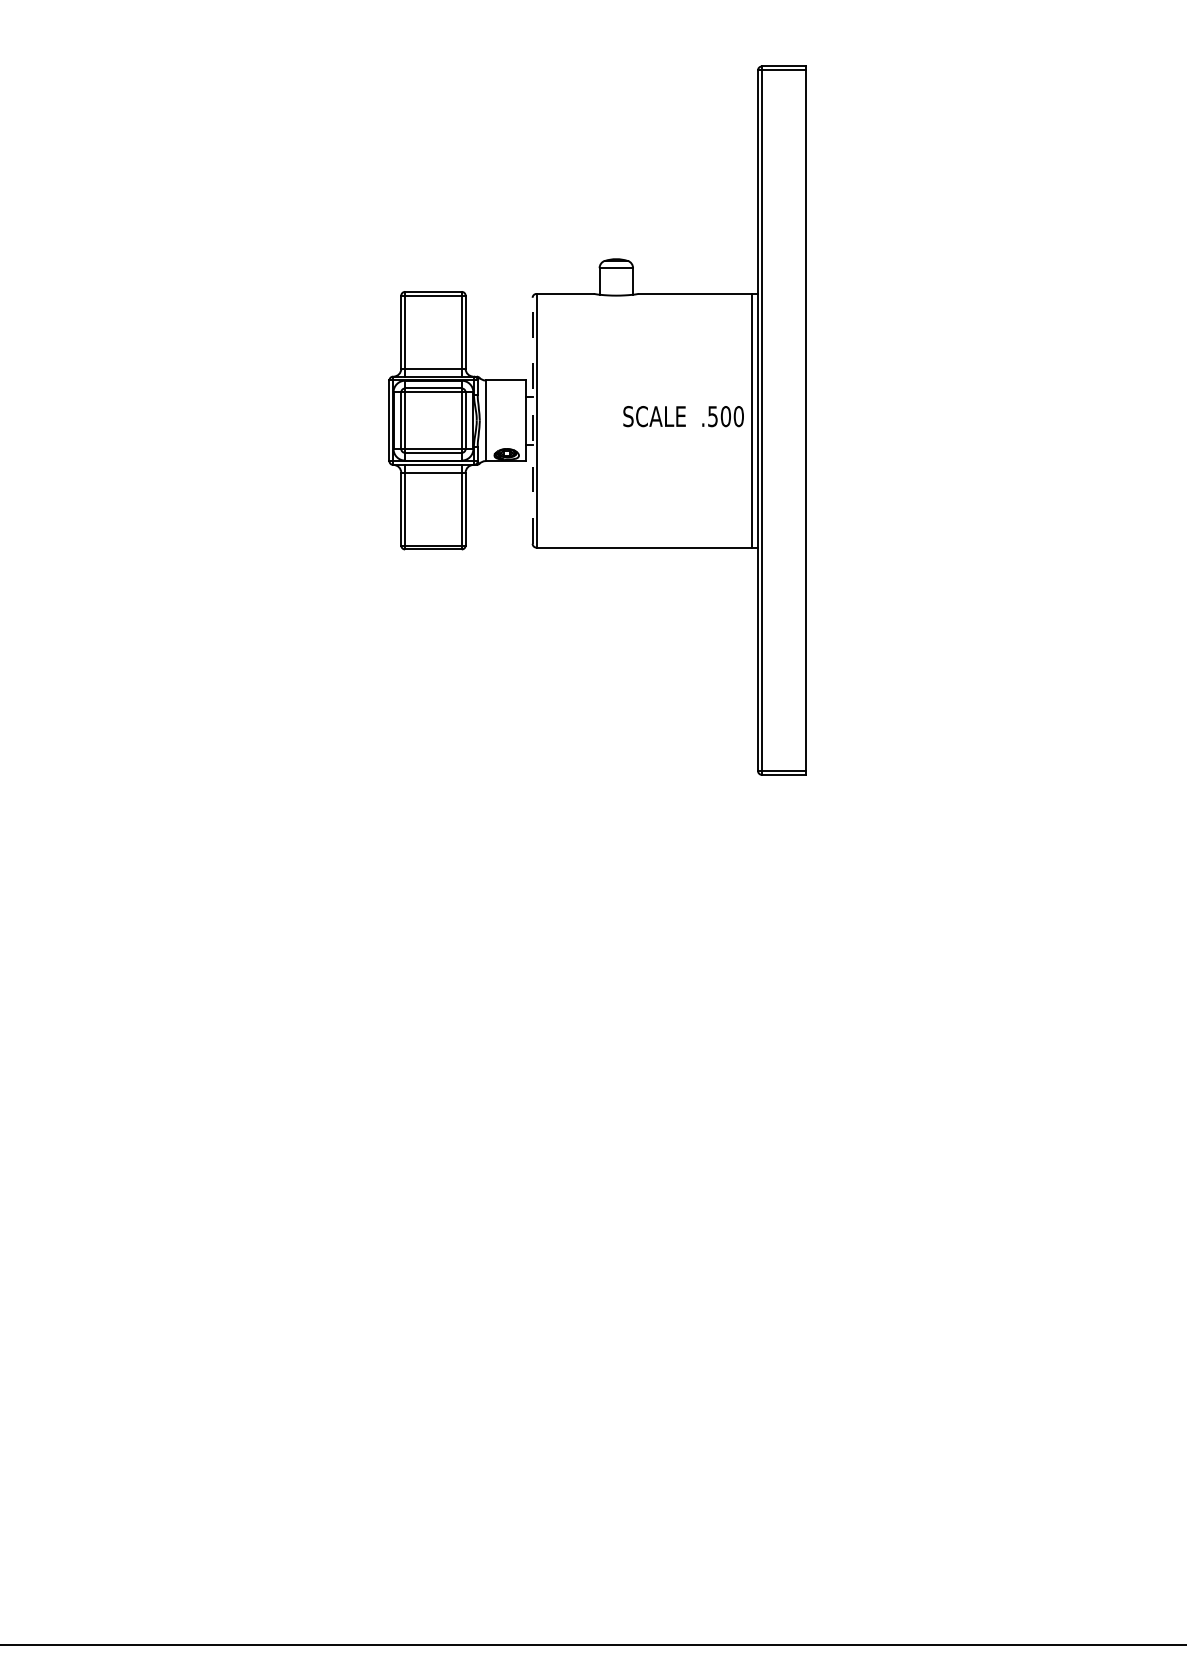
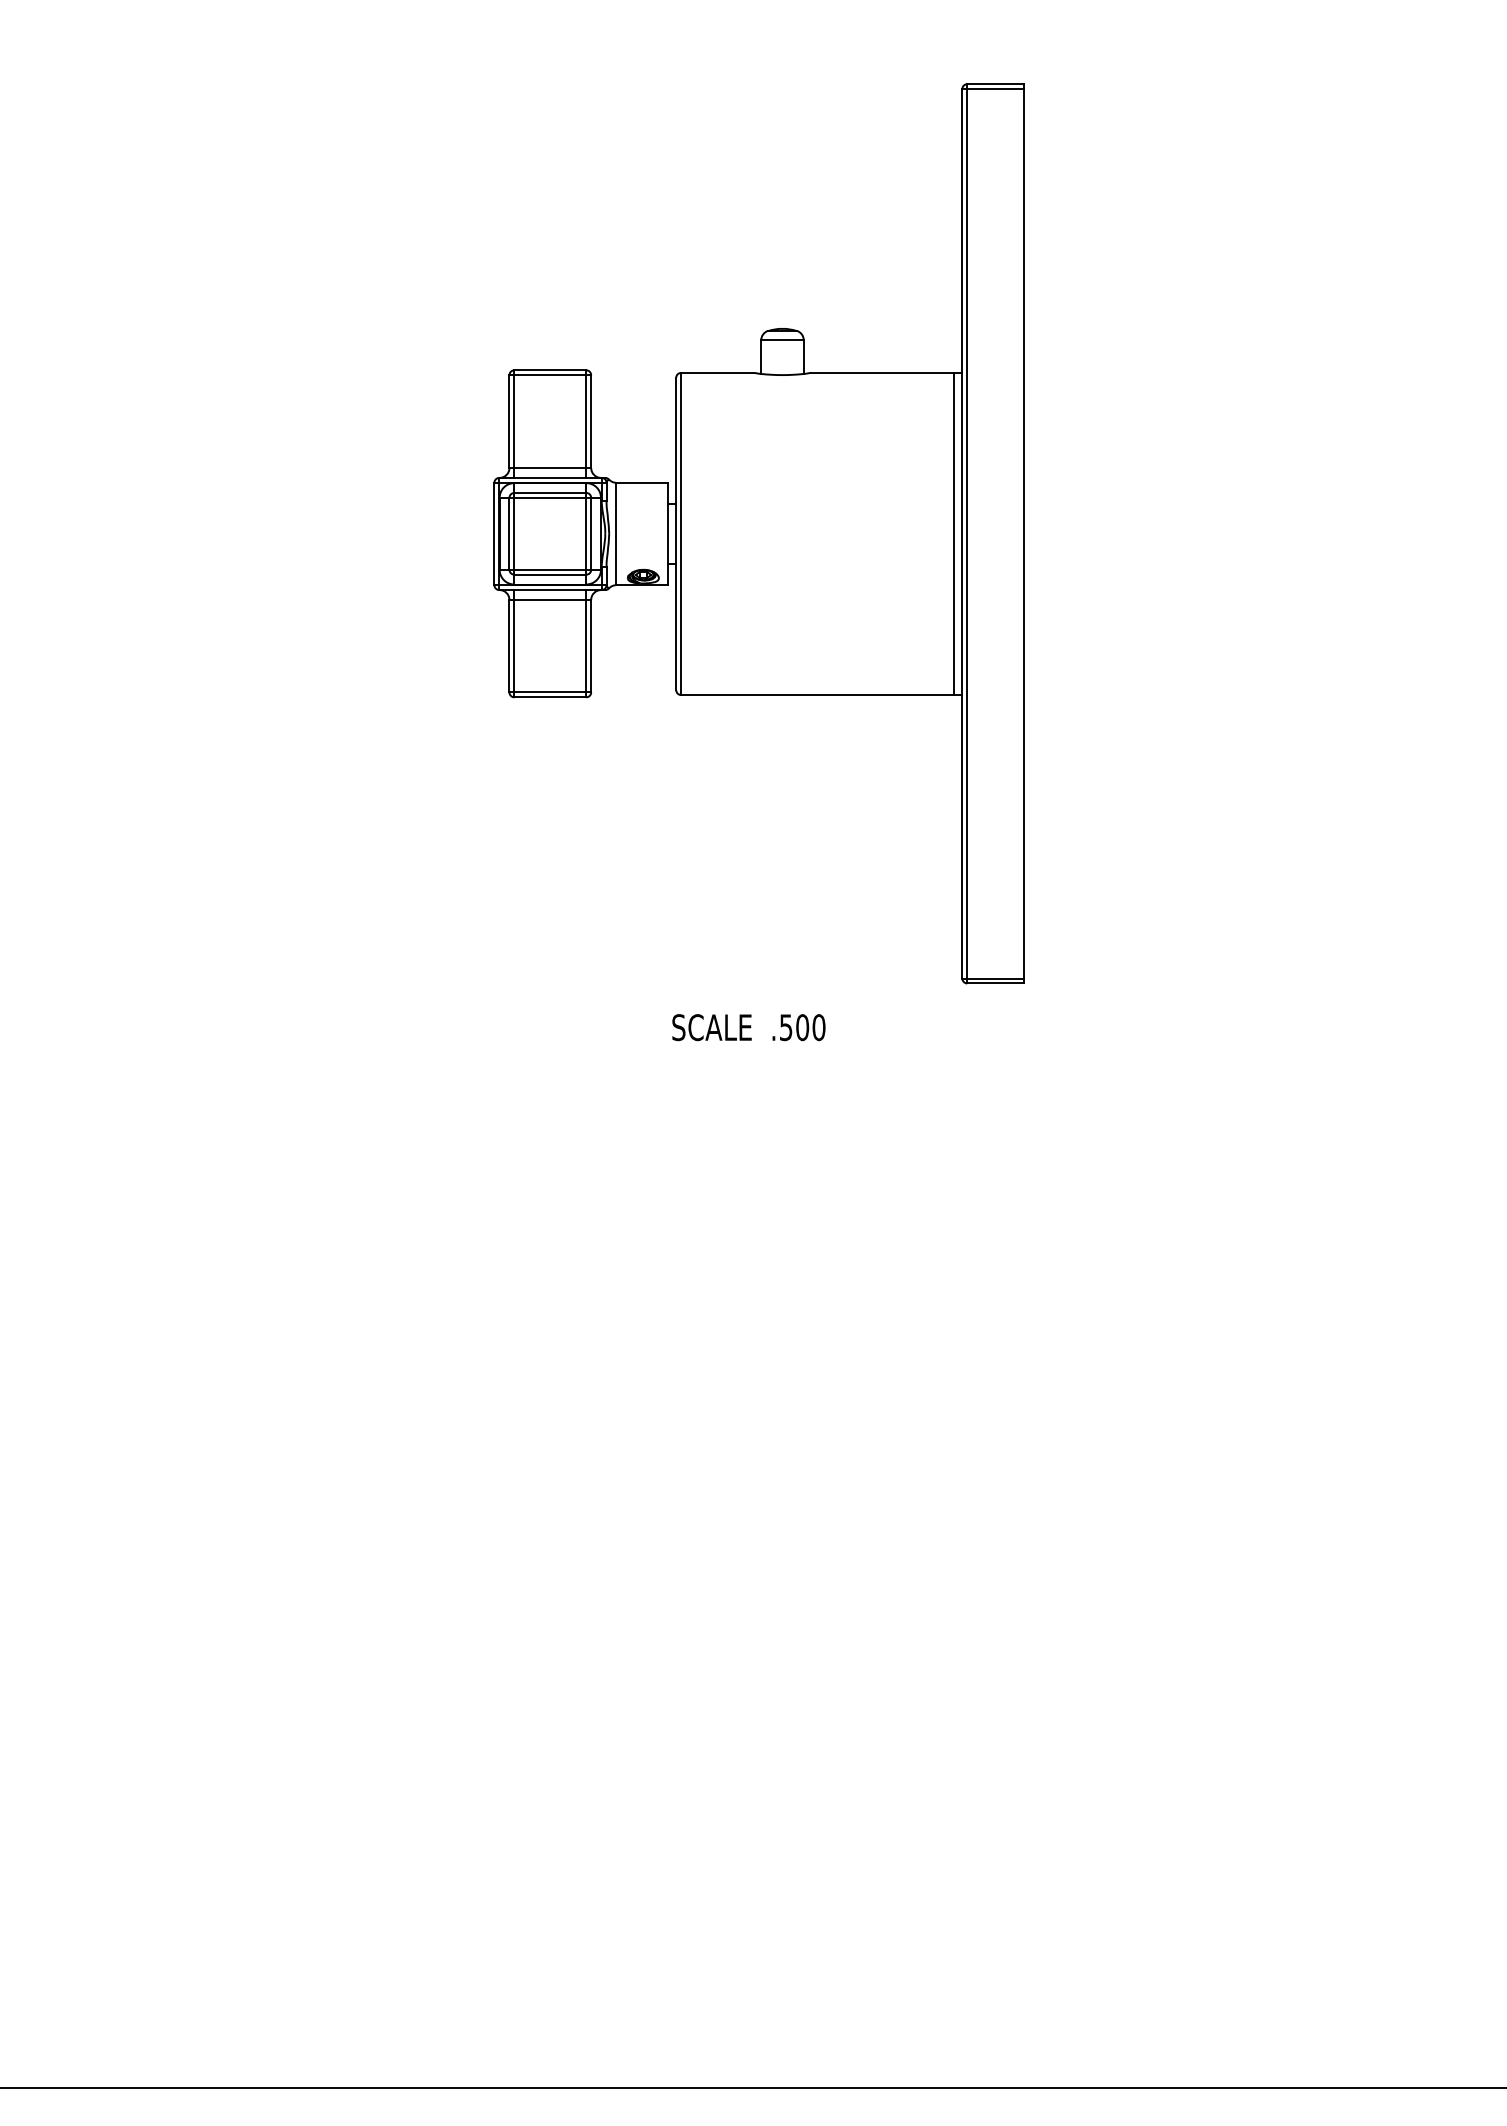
text: (683, 416) -> (748, 1027), moved
line: (532, 420) -> (676, 533), dashed -> solid

